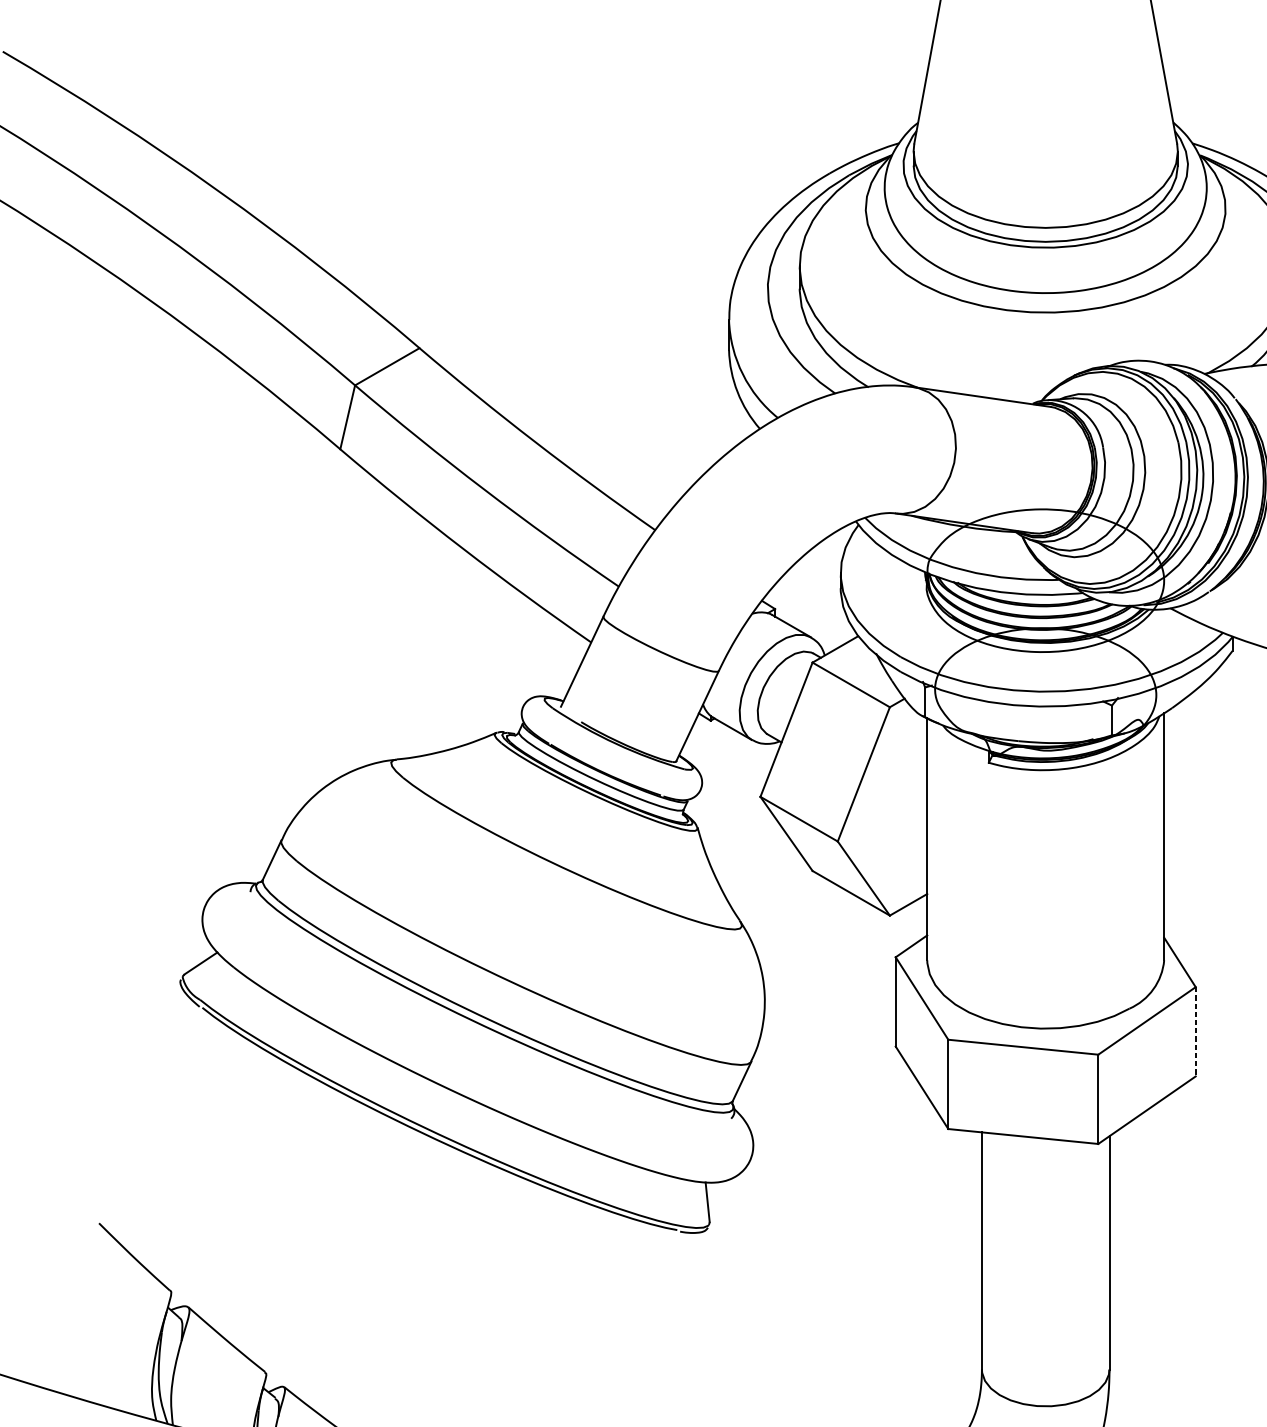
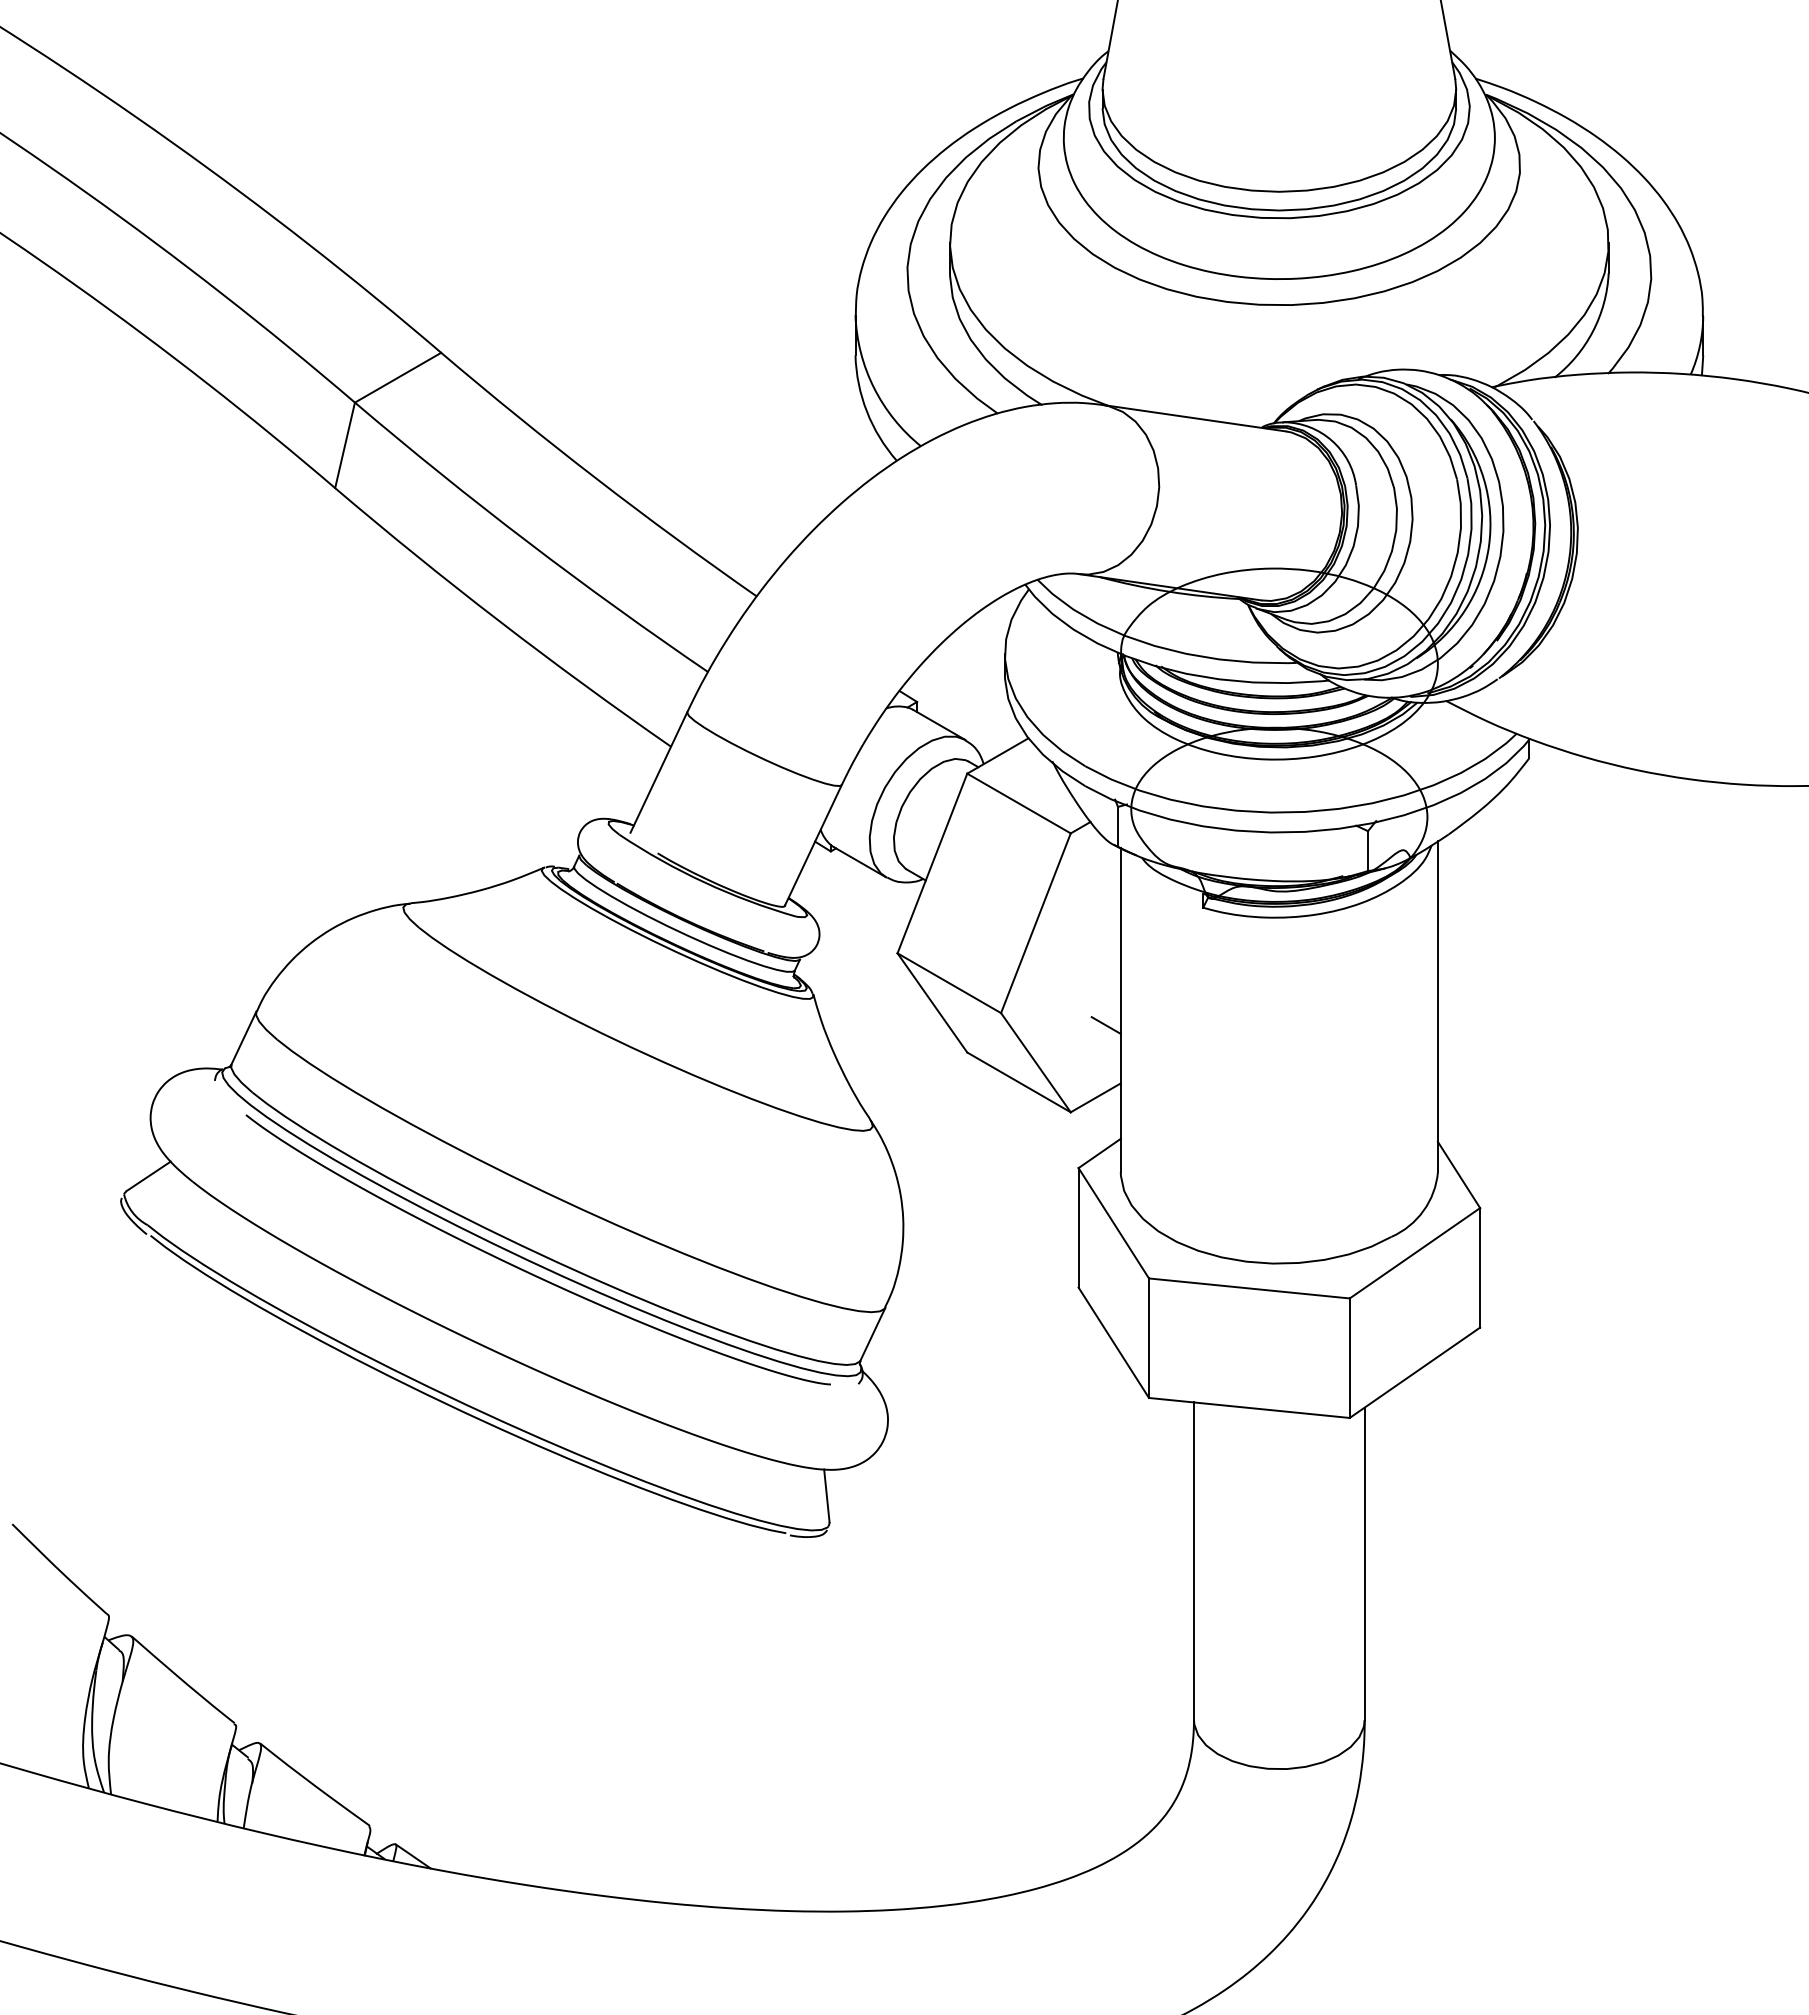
line: (915, 850) -> (1105, 1025), added
line: (1195, 1031) -> (1480, 1267), dashed -> solid
curve: (483, 1033) -> (526, 1270), added

